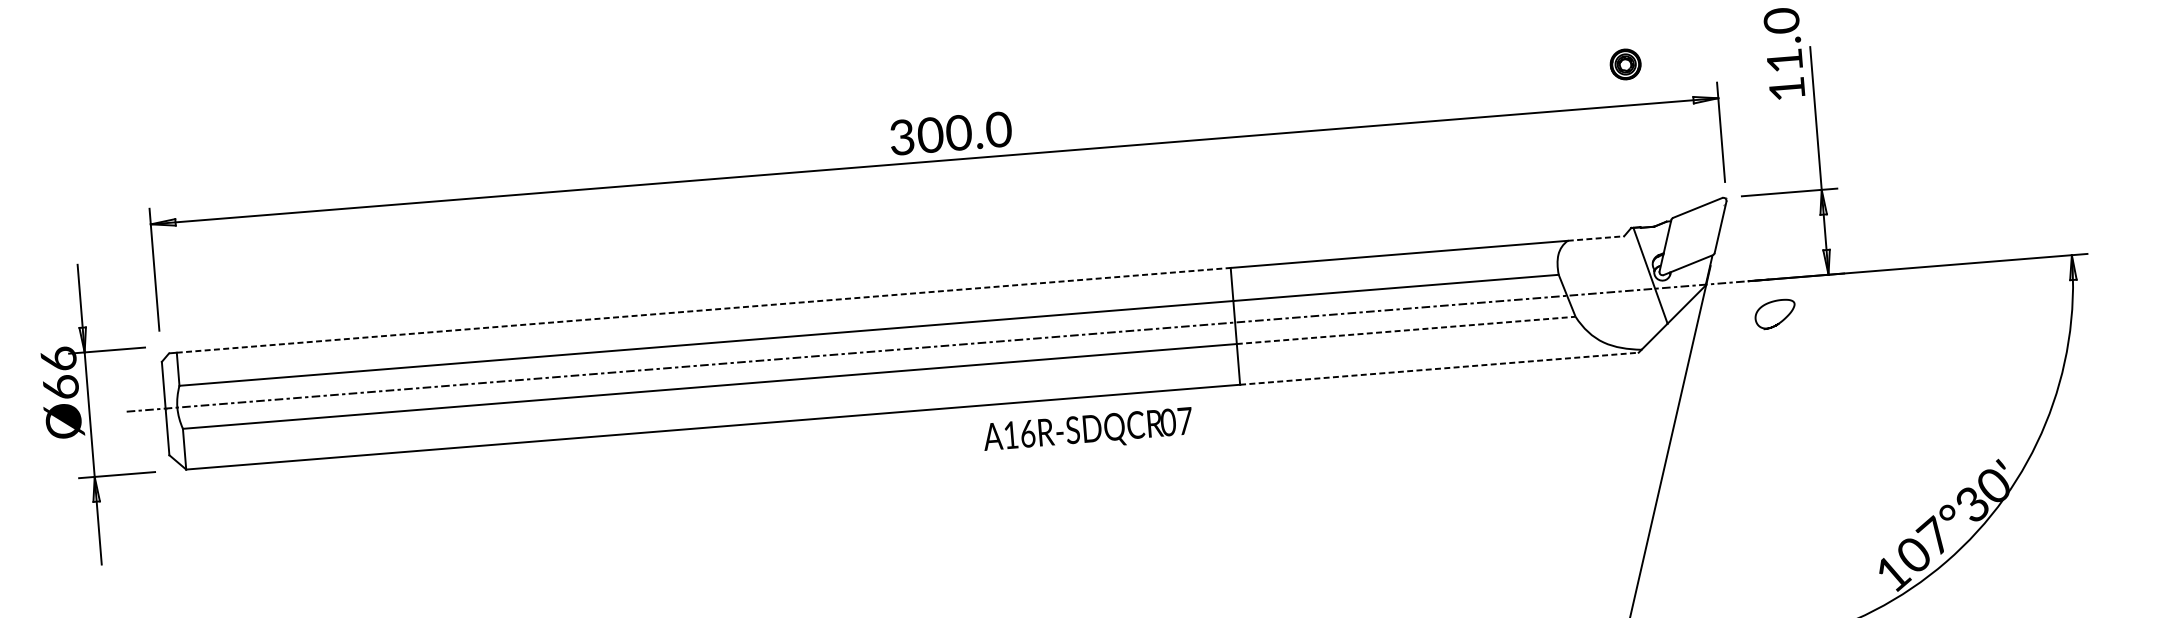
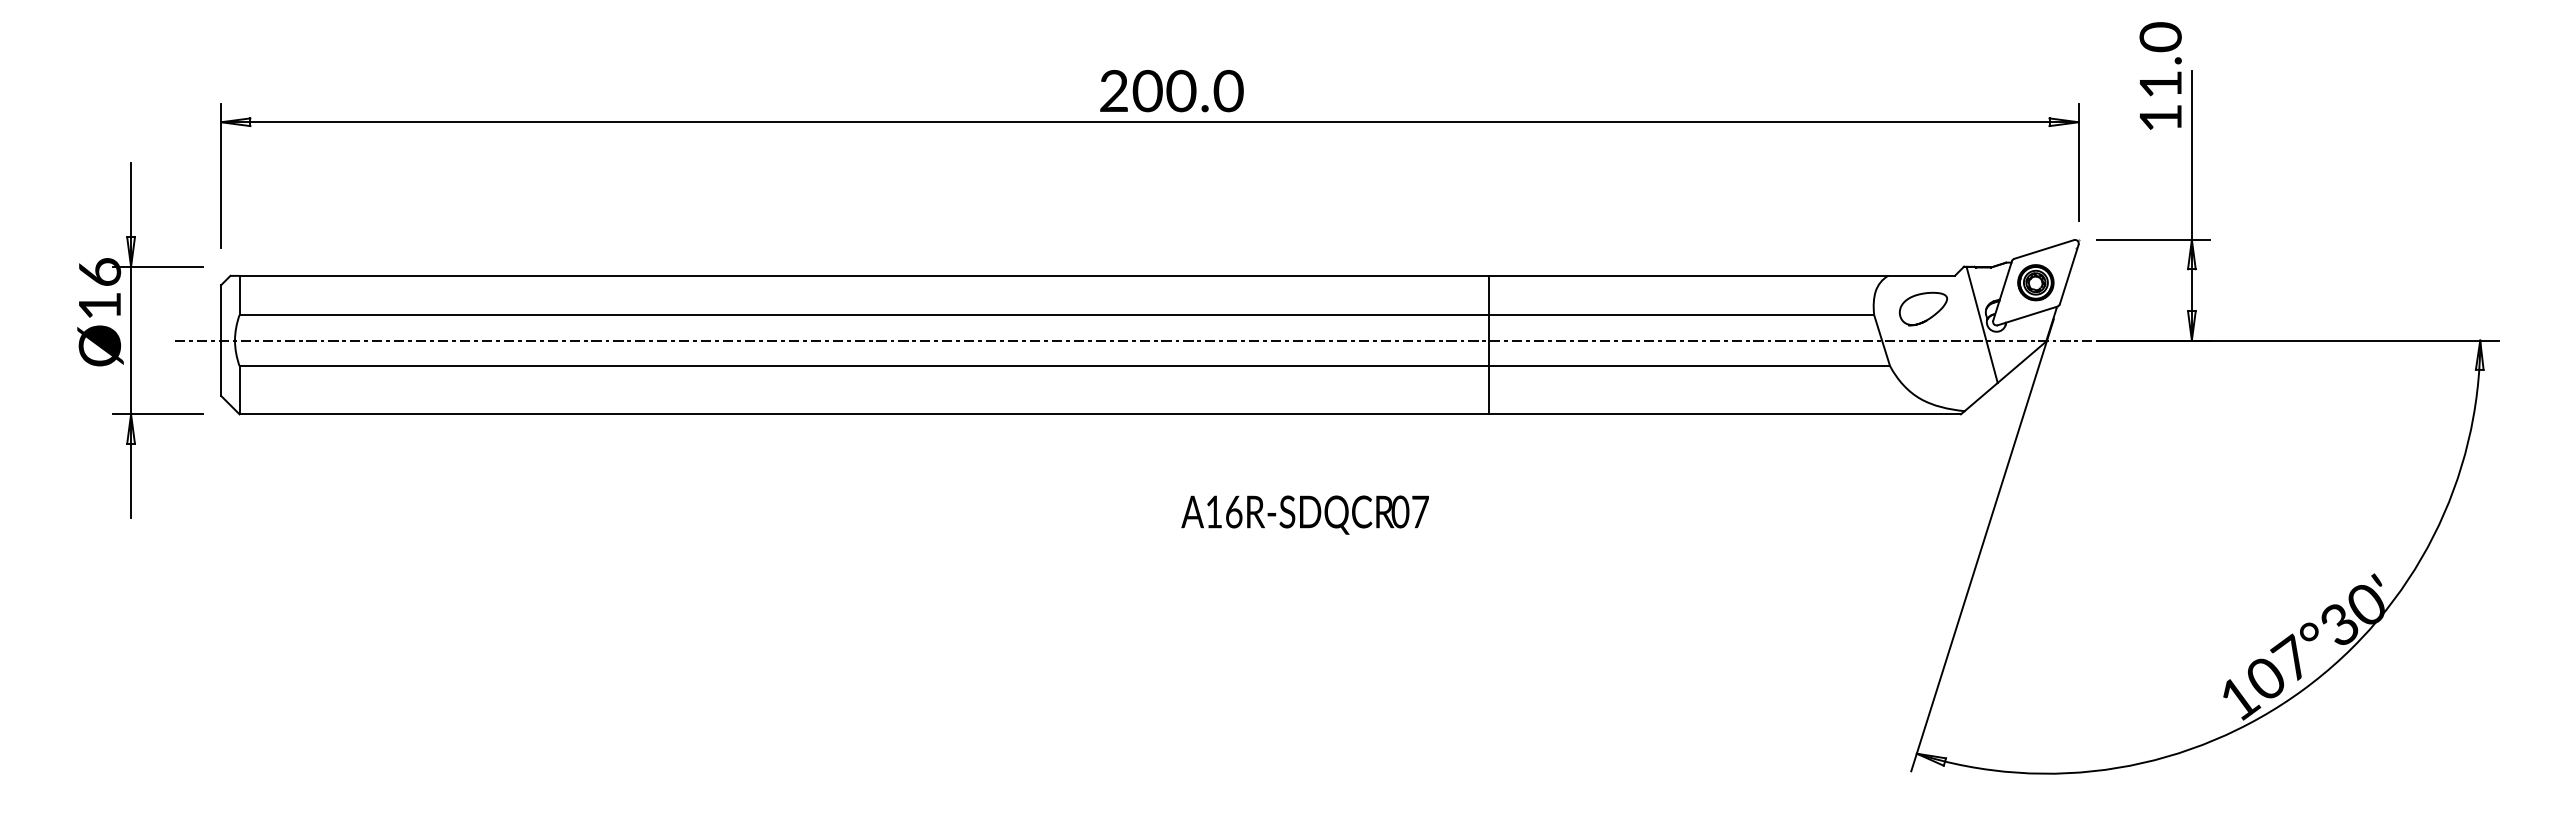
part: (1625, 64) -> (2035, 282), moved
text: (901, 137) -> (1113, 91), 300.0 -> 200.0
line: (1596, 238) -> (1922, 275), dashed -> solid
line: (704, 309) -> (864, 275), dashed -> solid
curve: (1779, 321) -> (1927, 318), moved
line: (1406, 330) -> (1689, 366), dashed -> solid
line: (1440, 368) -> (1725, 414), dashed -> solid
text: (61, 387) -> (100, 305), Ø66 -> Ø16
text: (1087, 431) -> (1304, 514), moved

